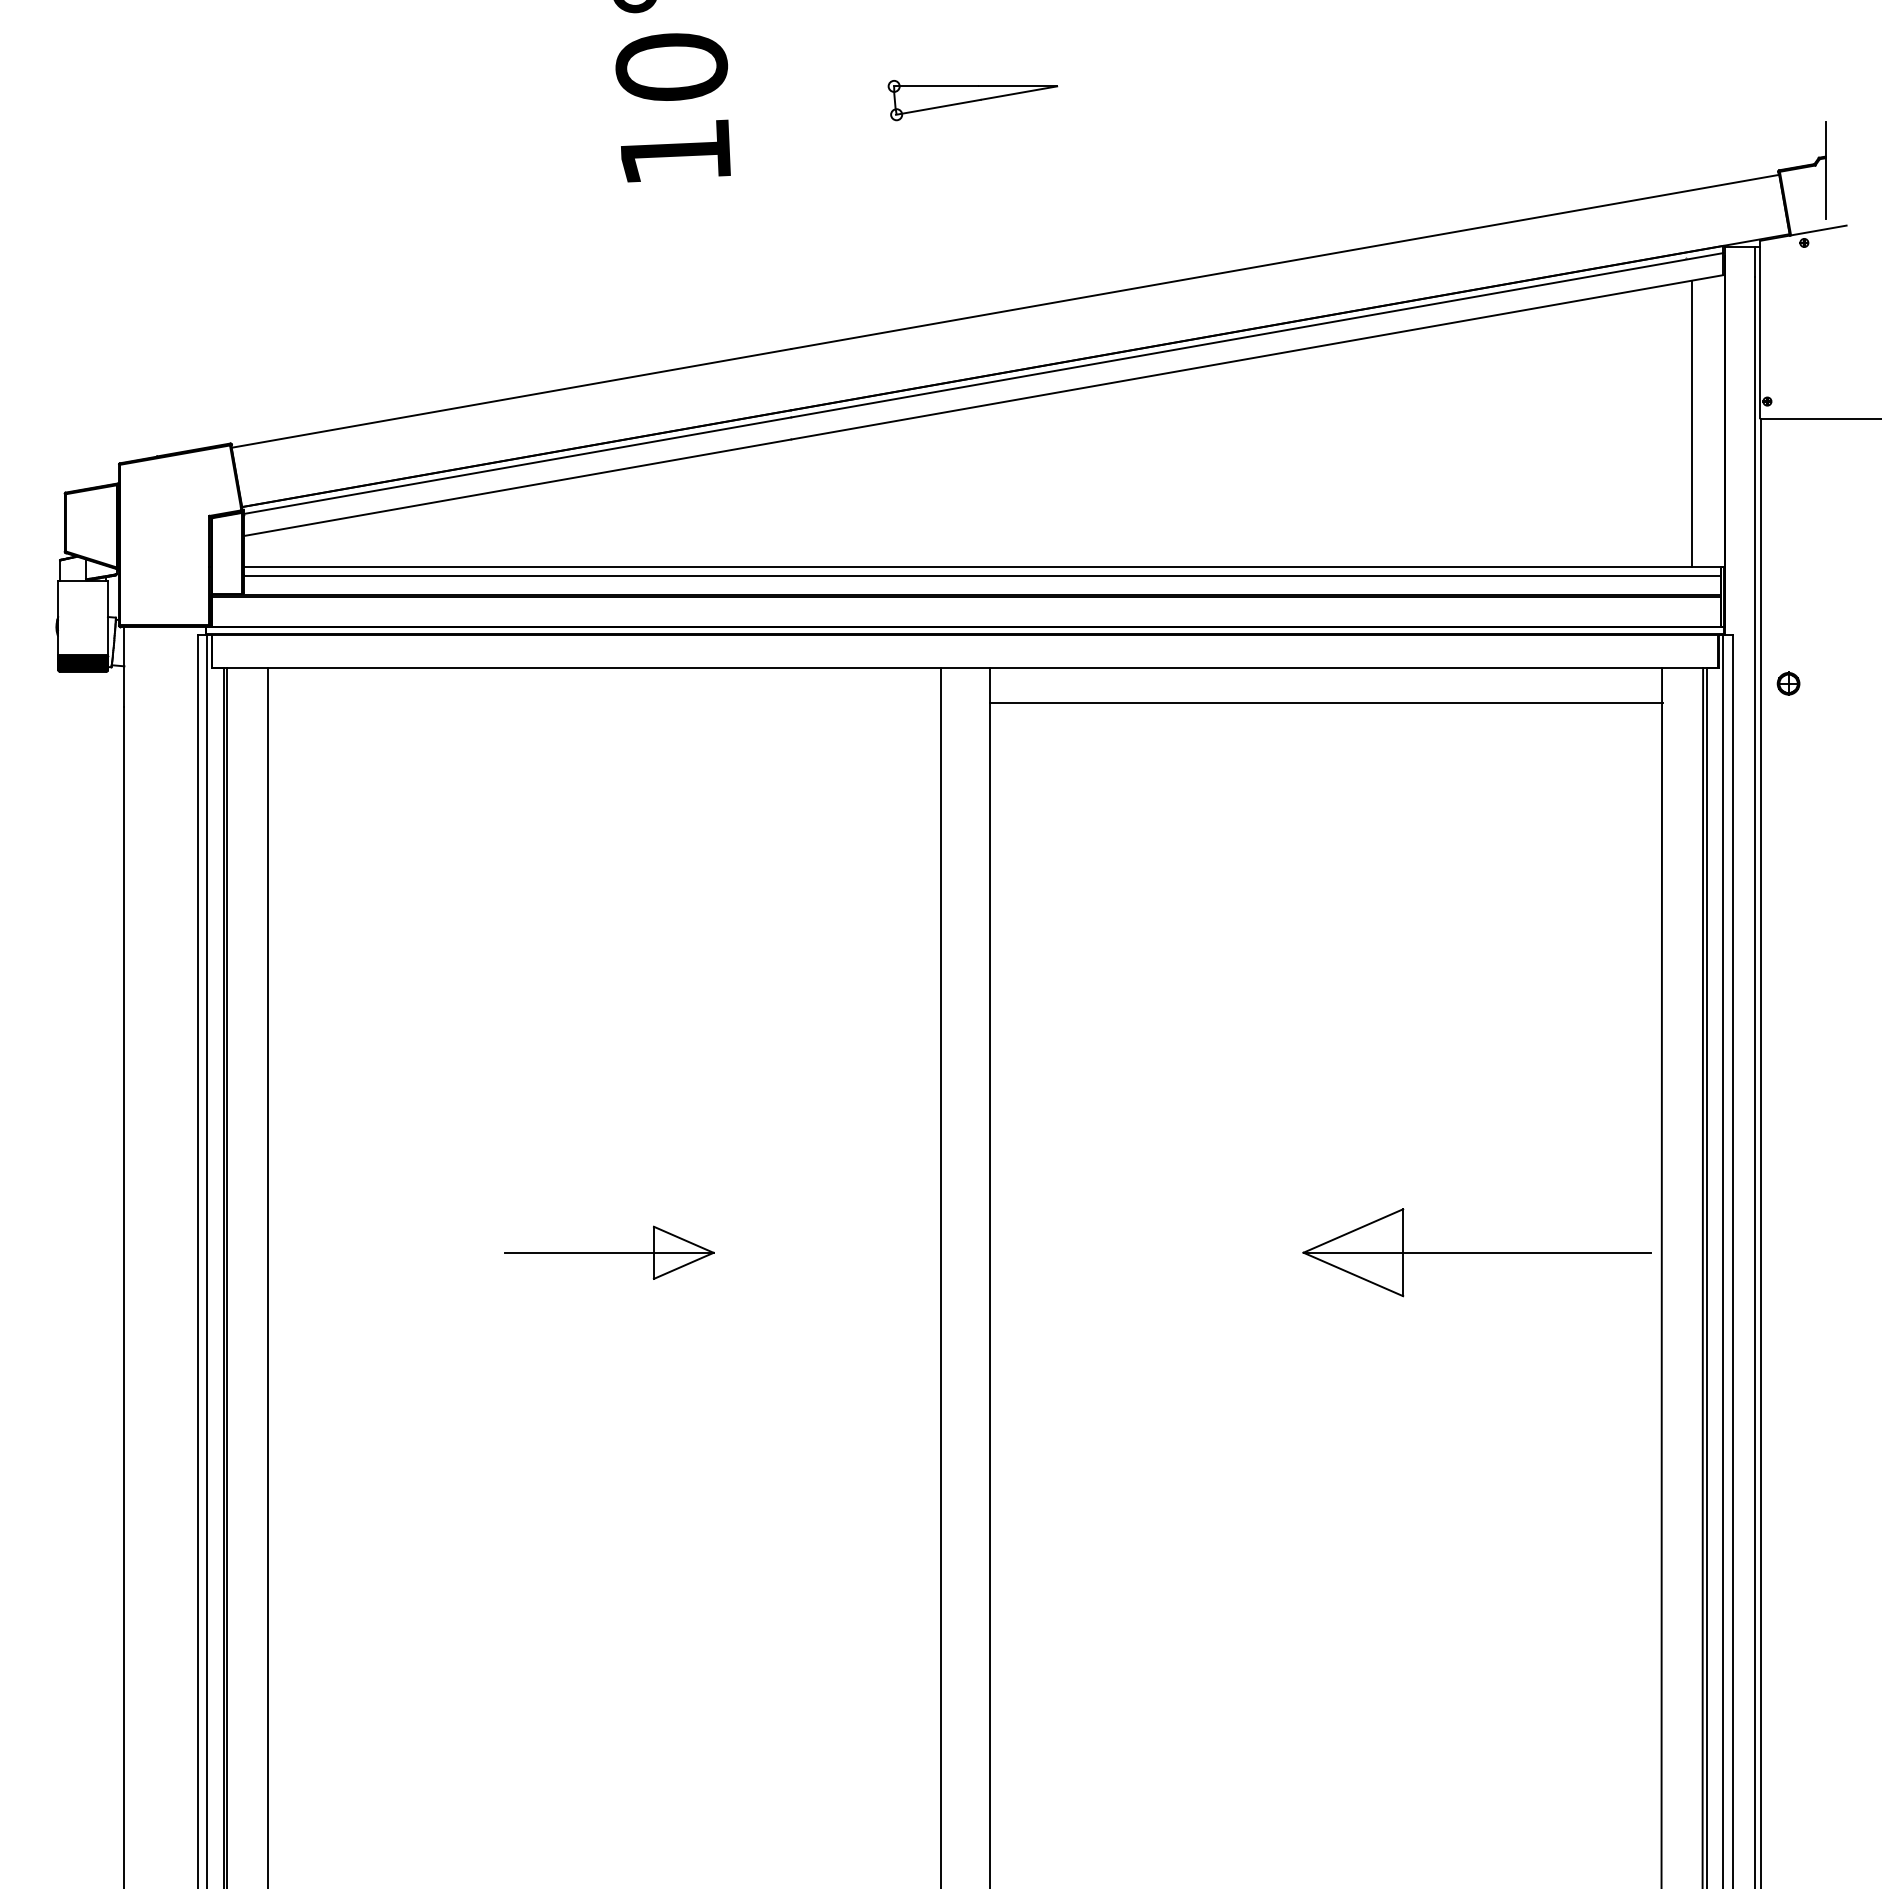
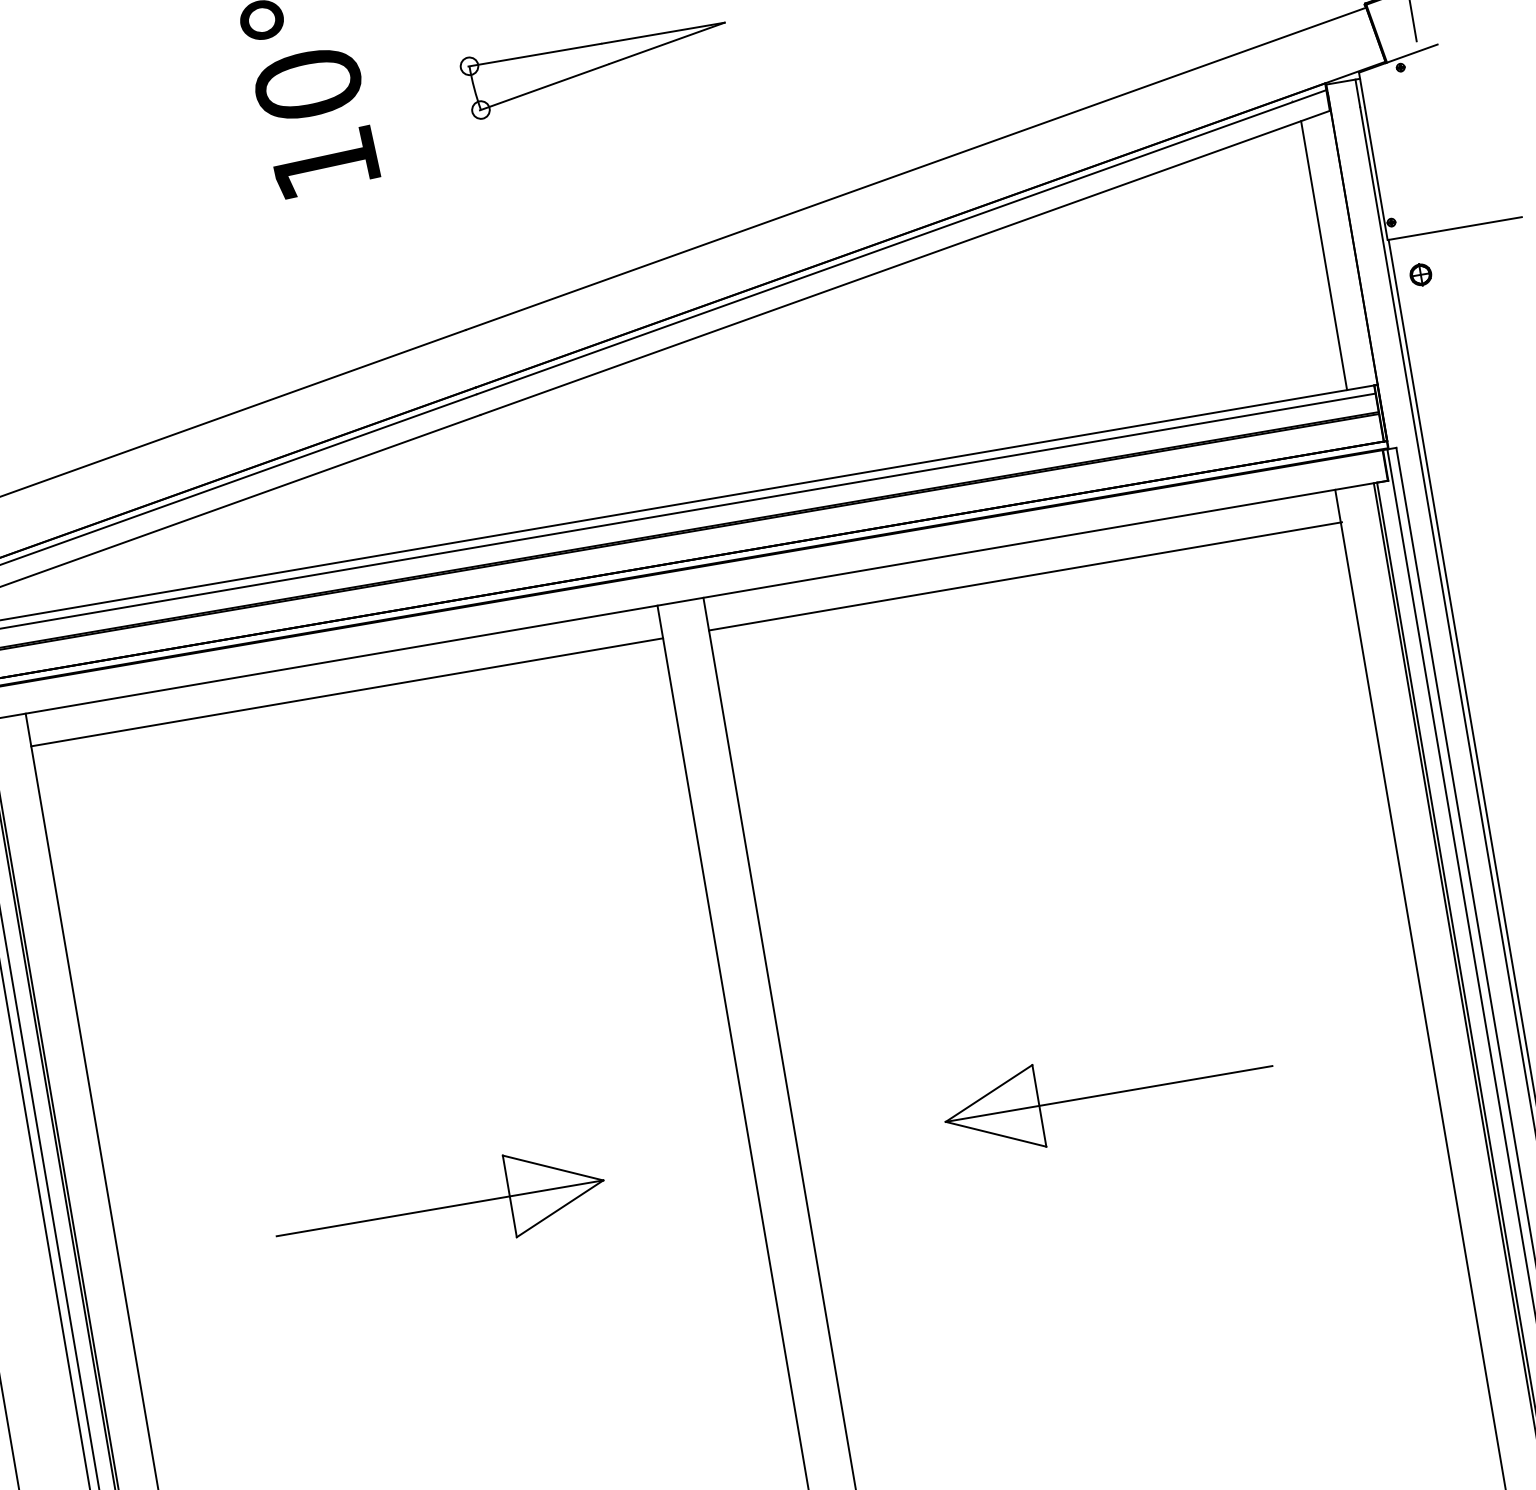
part: (972, 100) -> (596, 67), size x1.67
part: (1788, 683) -> (1420, 274), moved
line: (604, 702) -> (347, 692), added
part: (609, 1252) -> (440, 1208), size x1.67
part: (1476, 1252) -> (1108, 1093), moved

